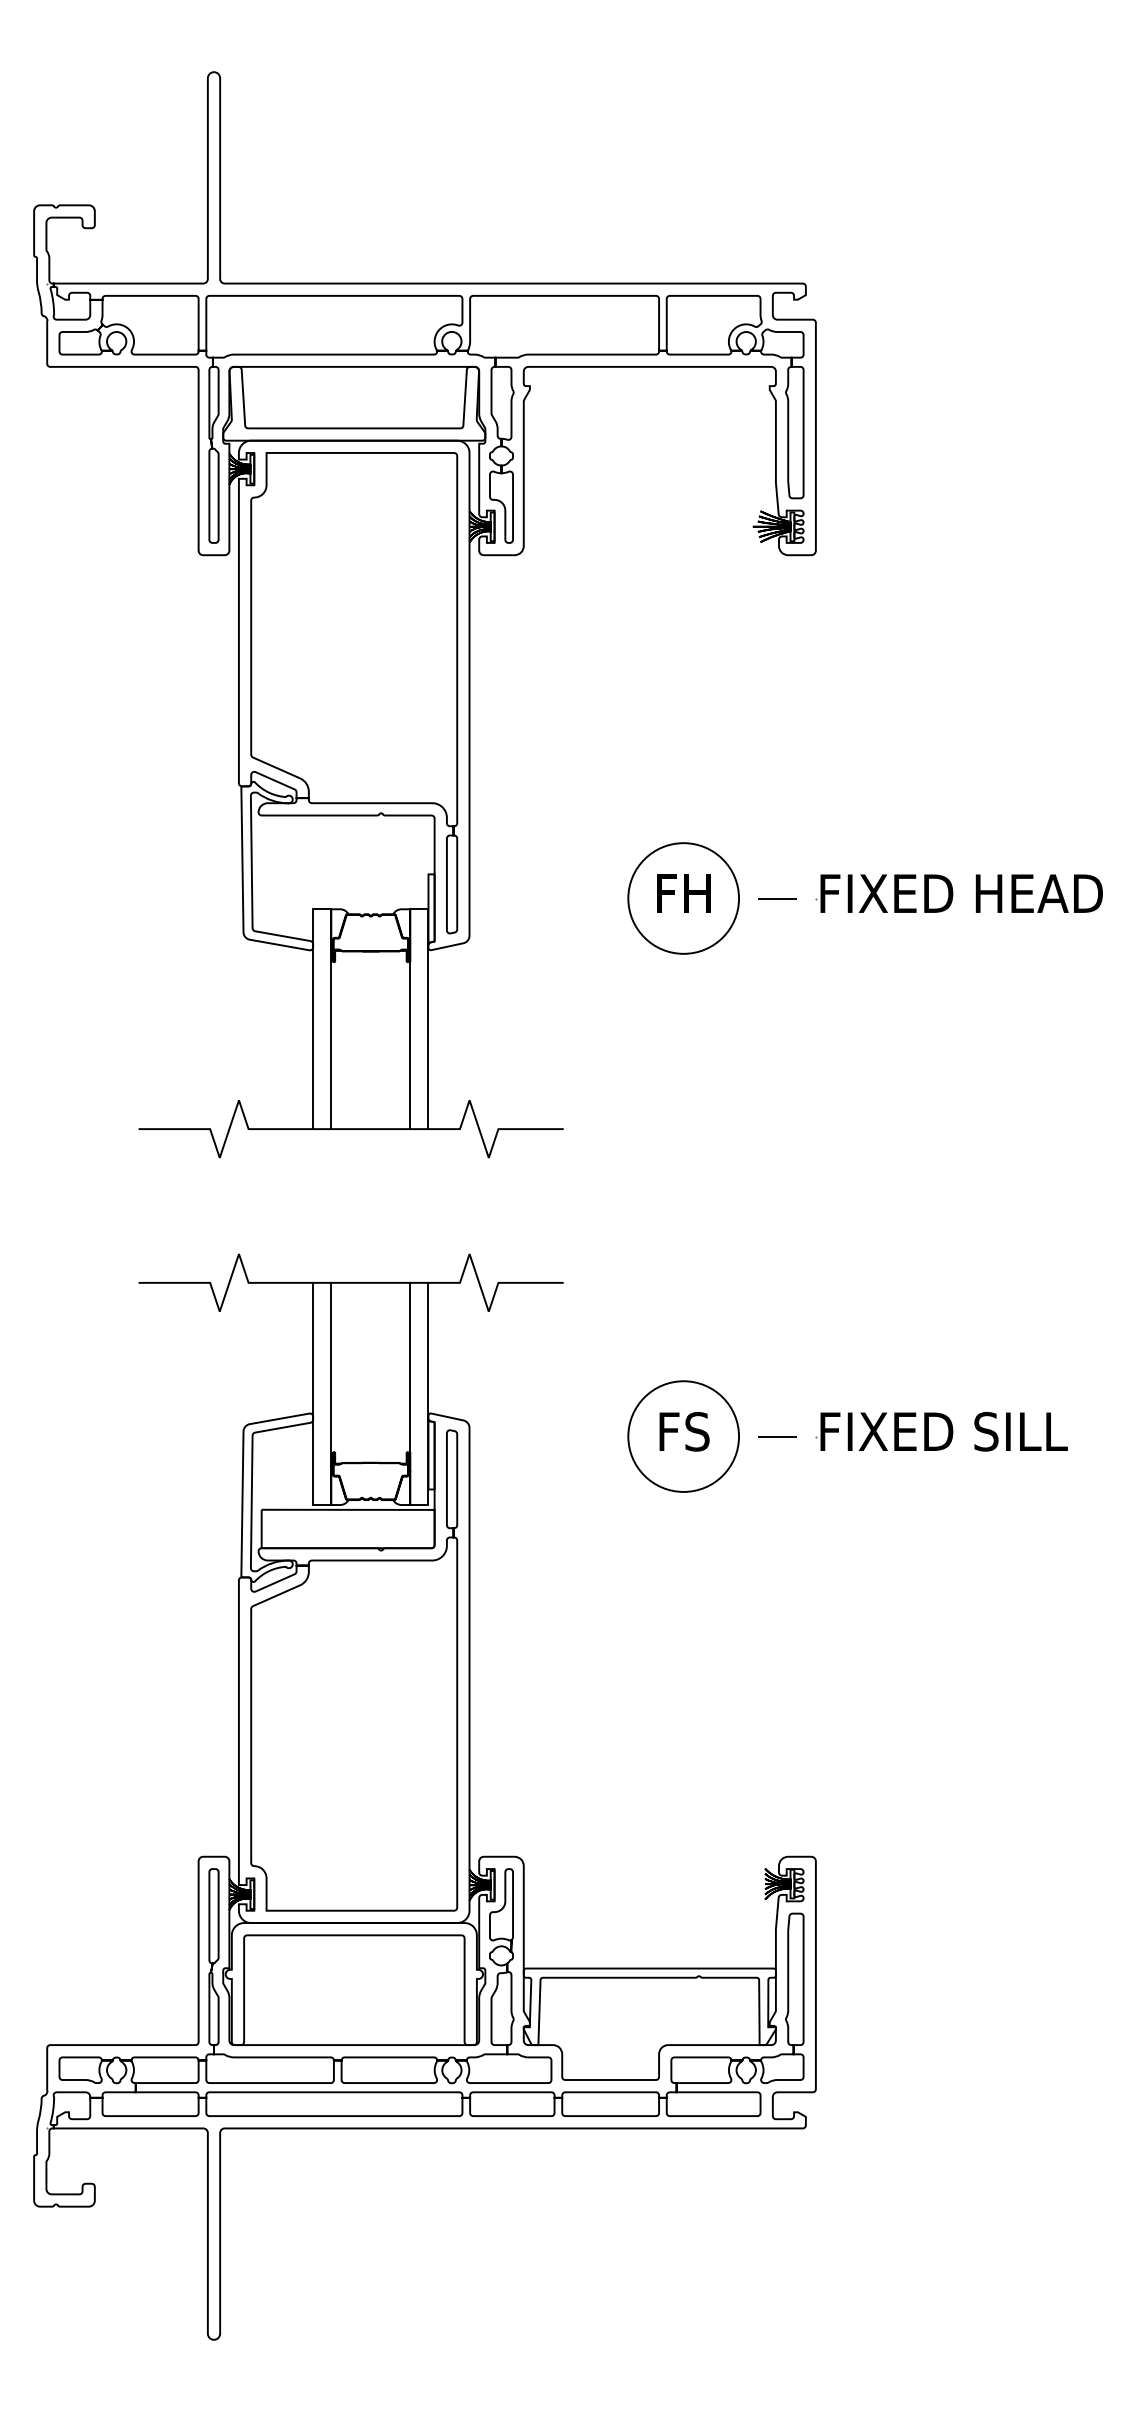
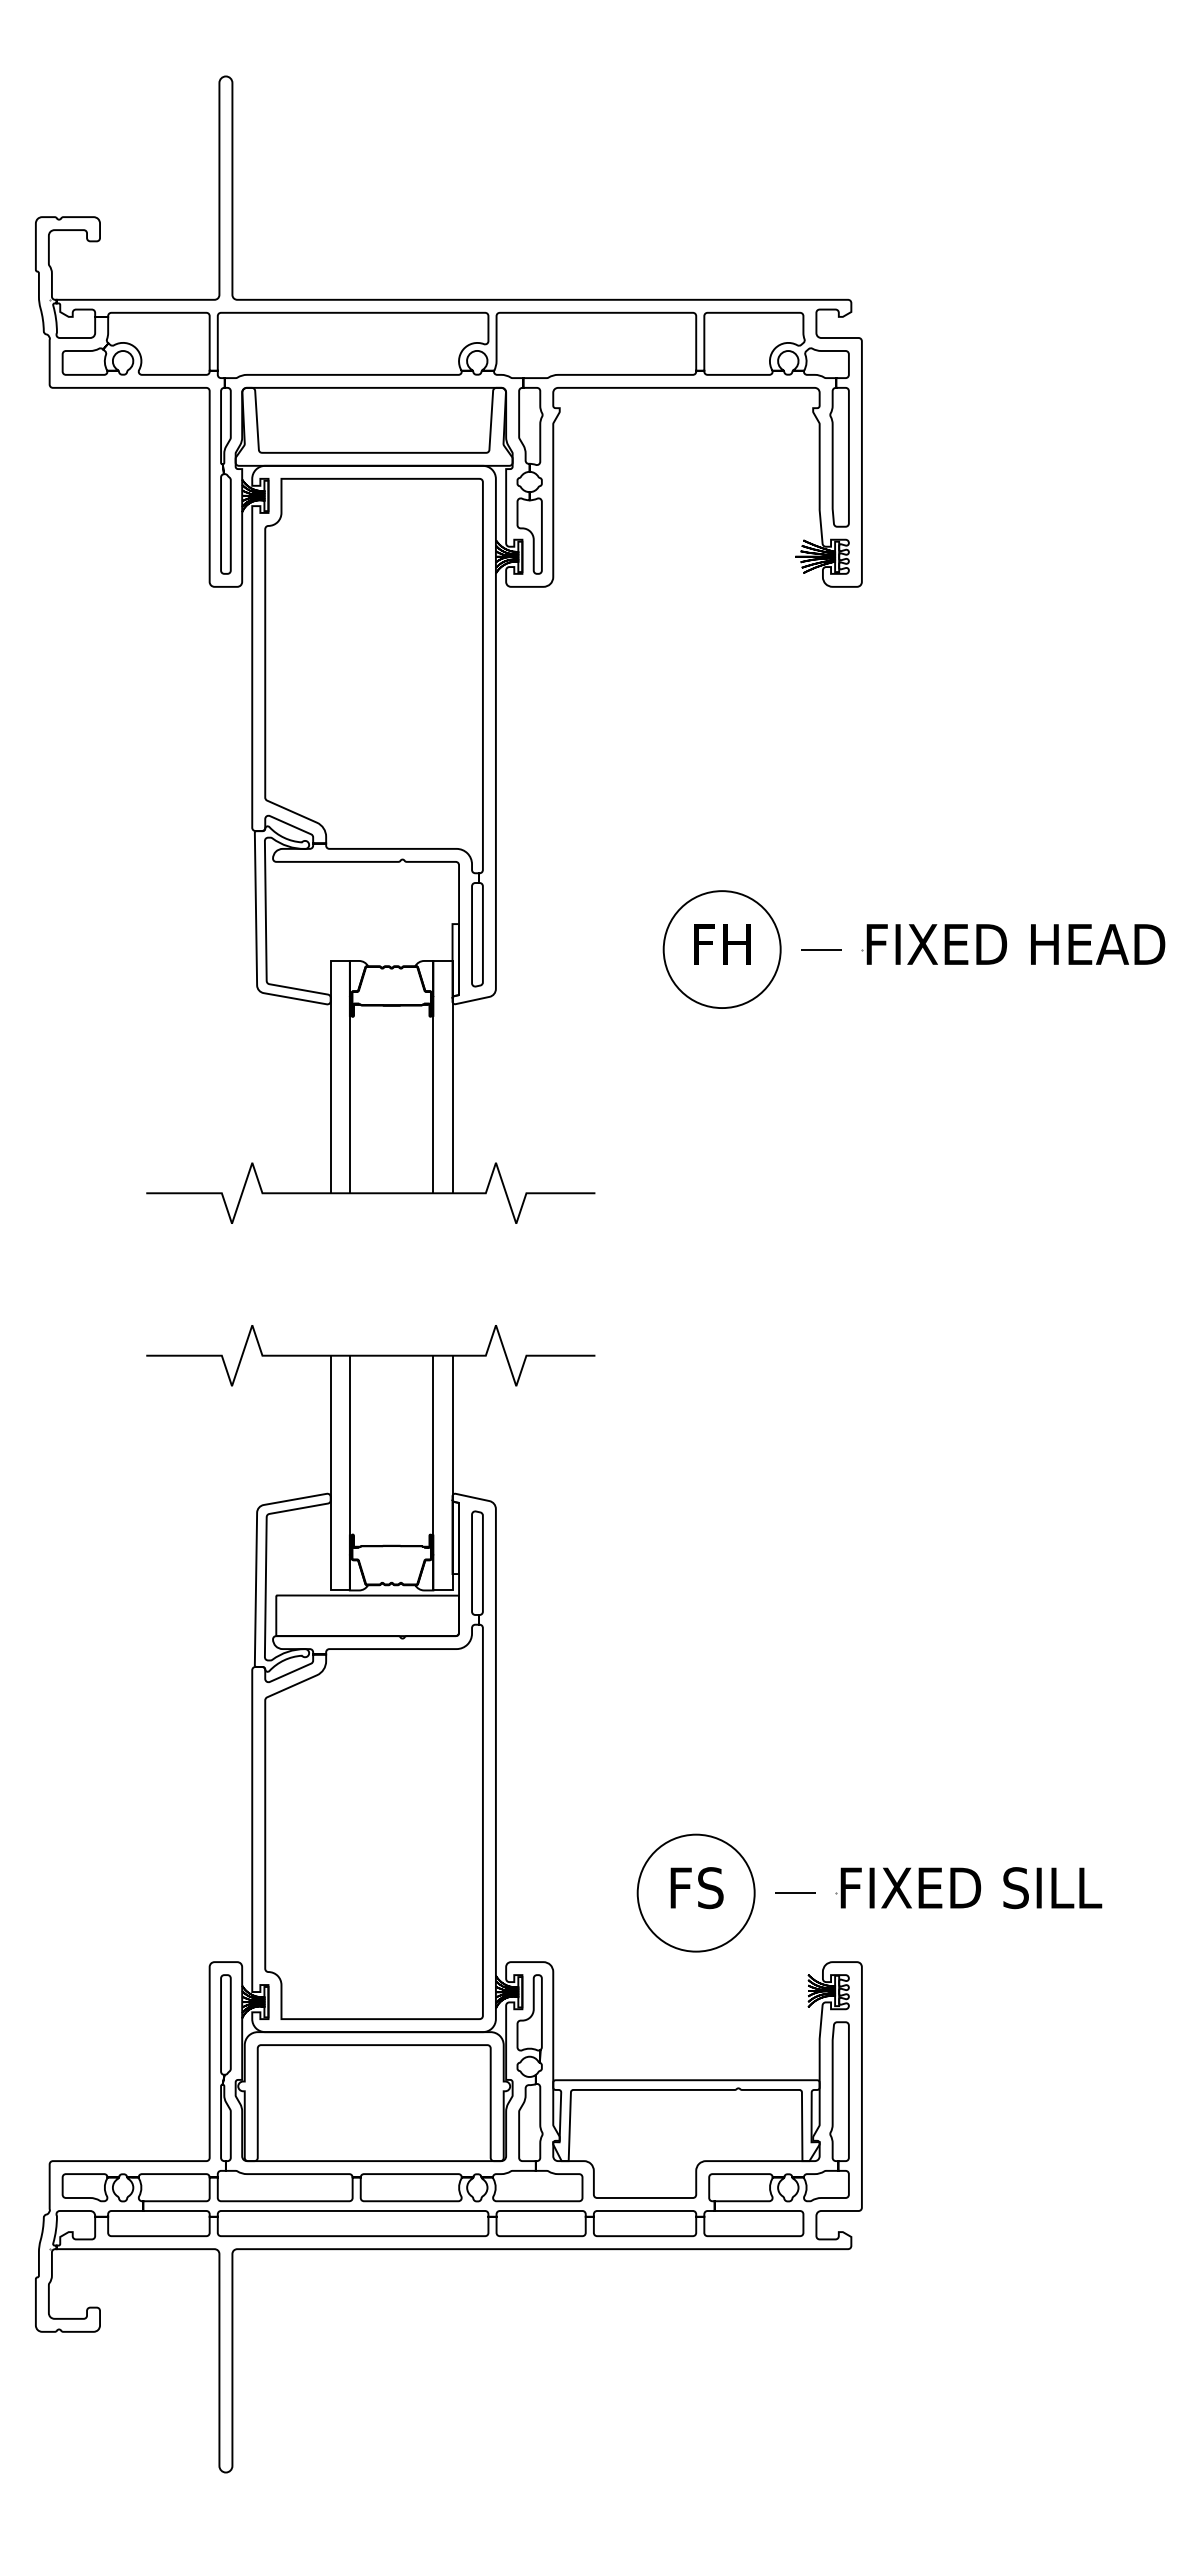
part: (847, 1435) -> (869, 1892), moved

